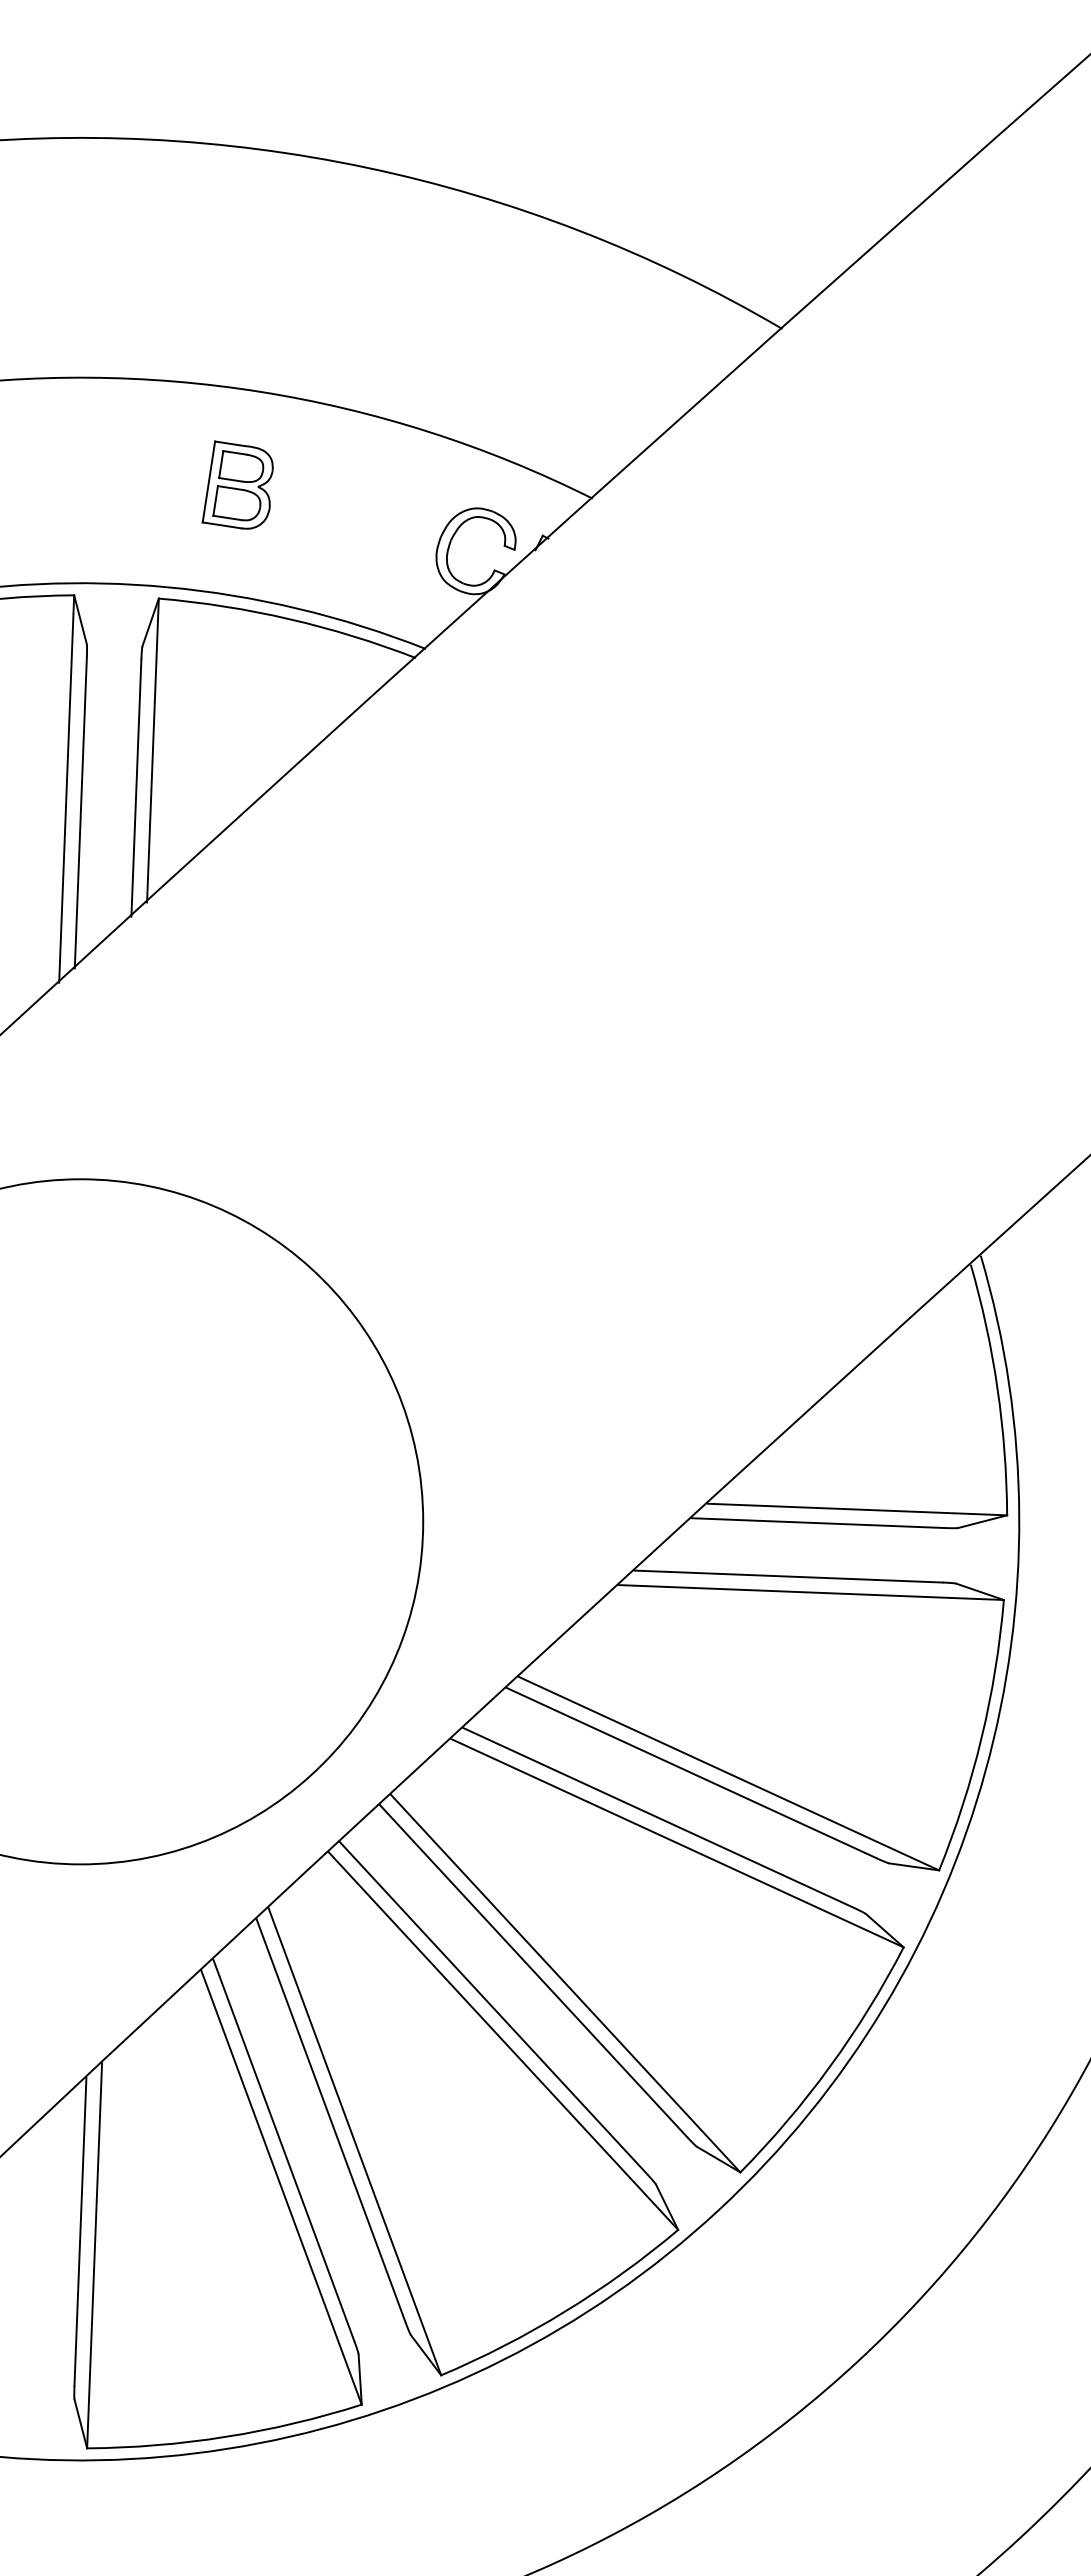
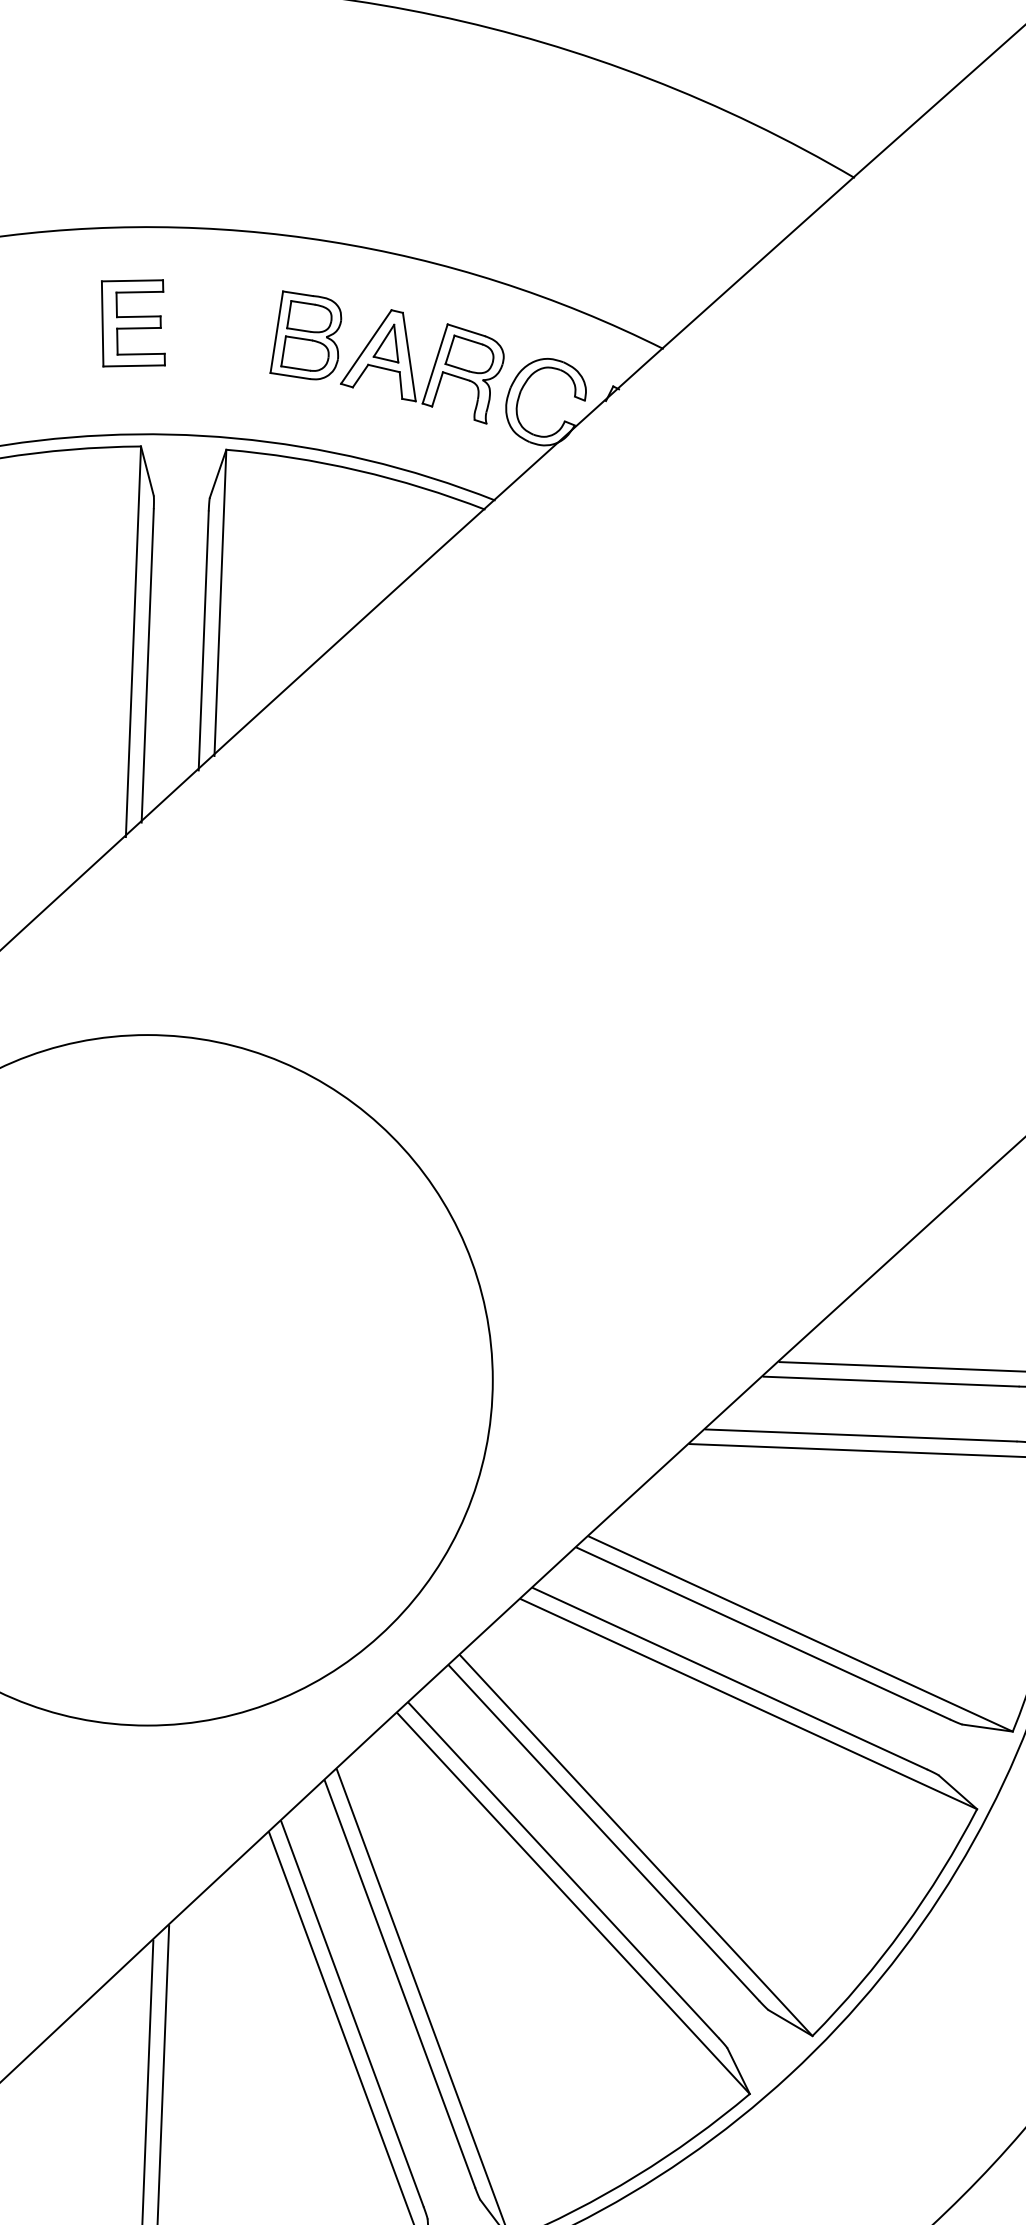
part: (66, 472) -> (133, 322), added
part: (343, 519) -> (412, 370), added

